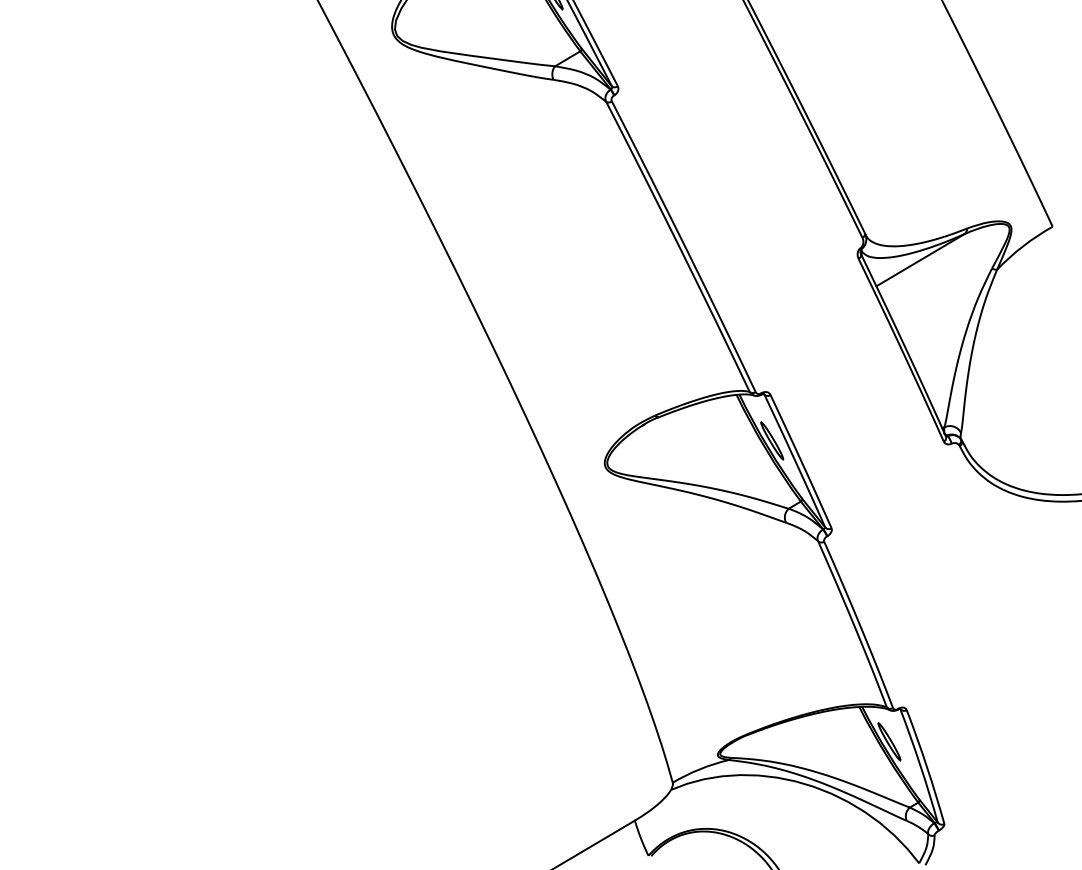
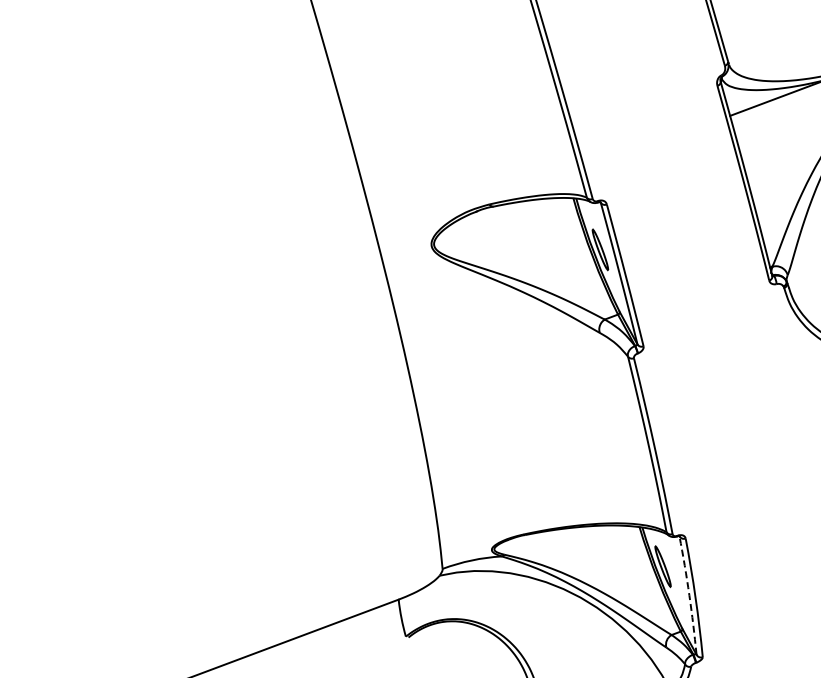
arc: (920, 765) -> (689, 595), solid -> dashed

